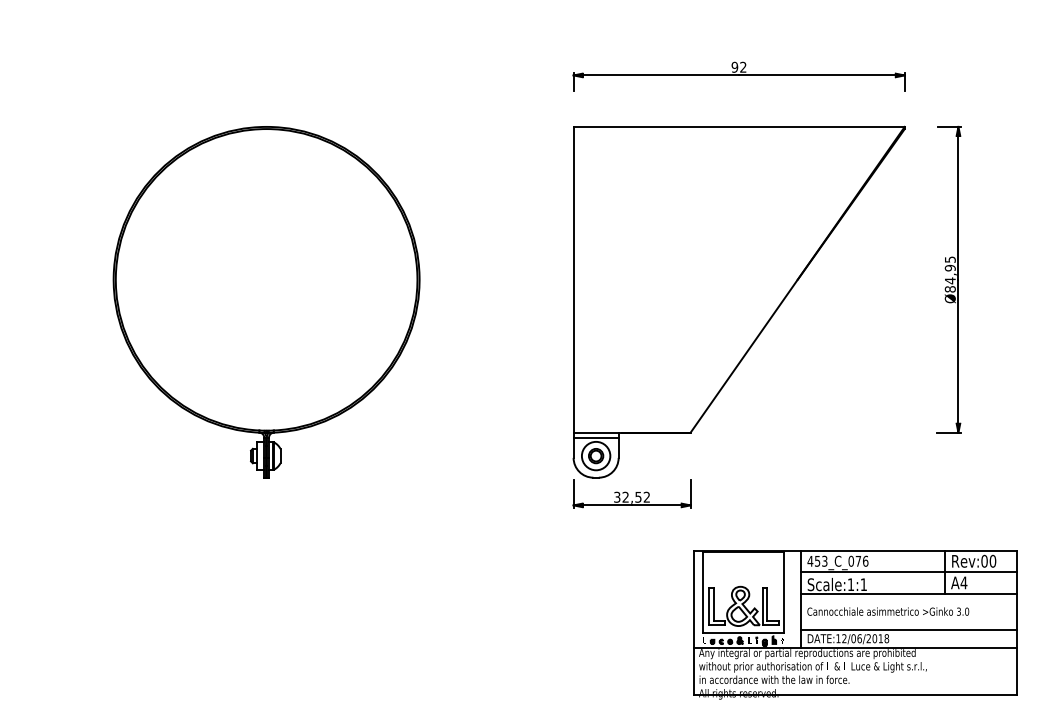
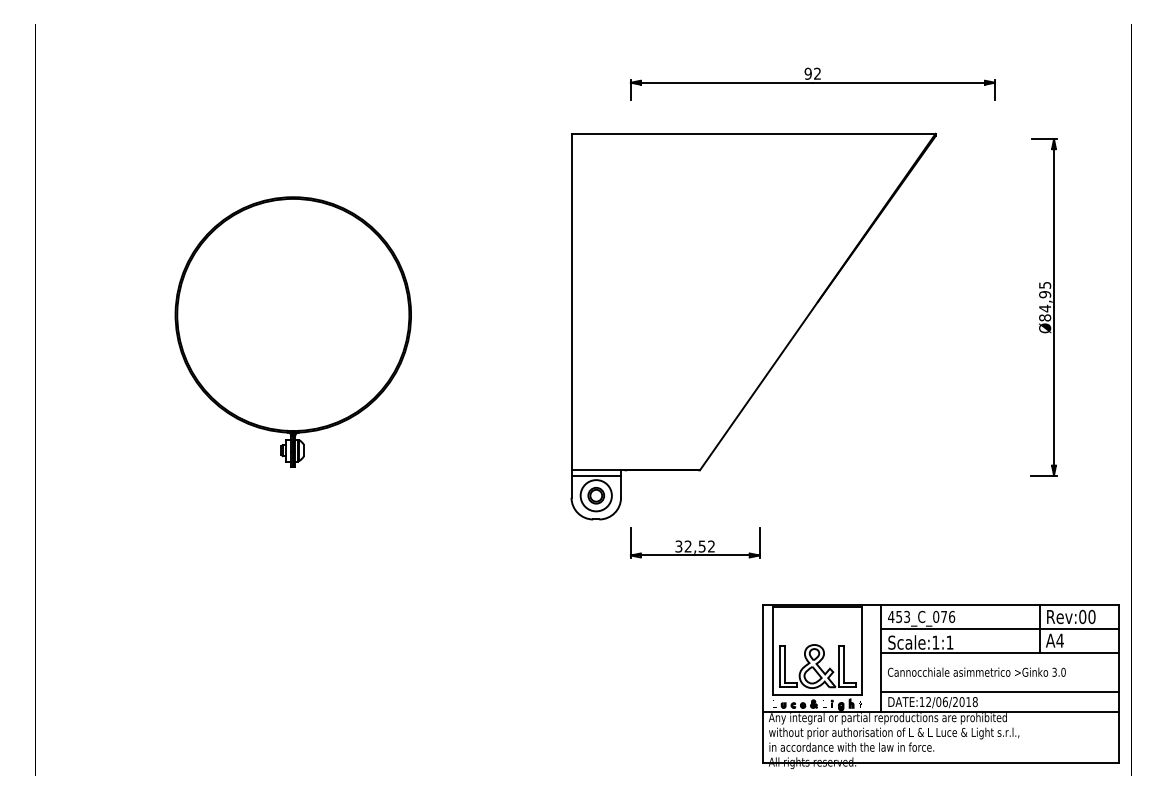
part: (738, 301) -> (752, 325), moved
part: (266, 302) -> (293, 332), size x0.7

